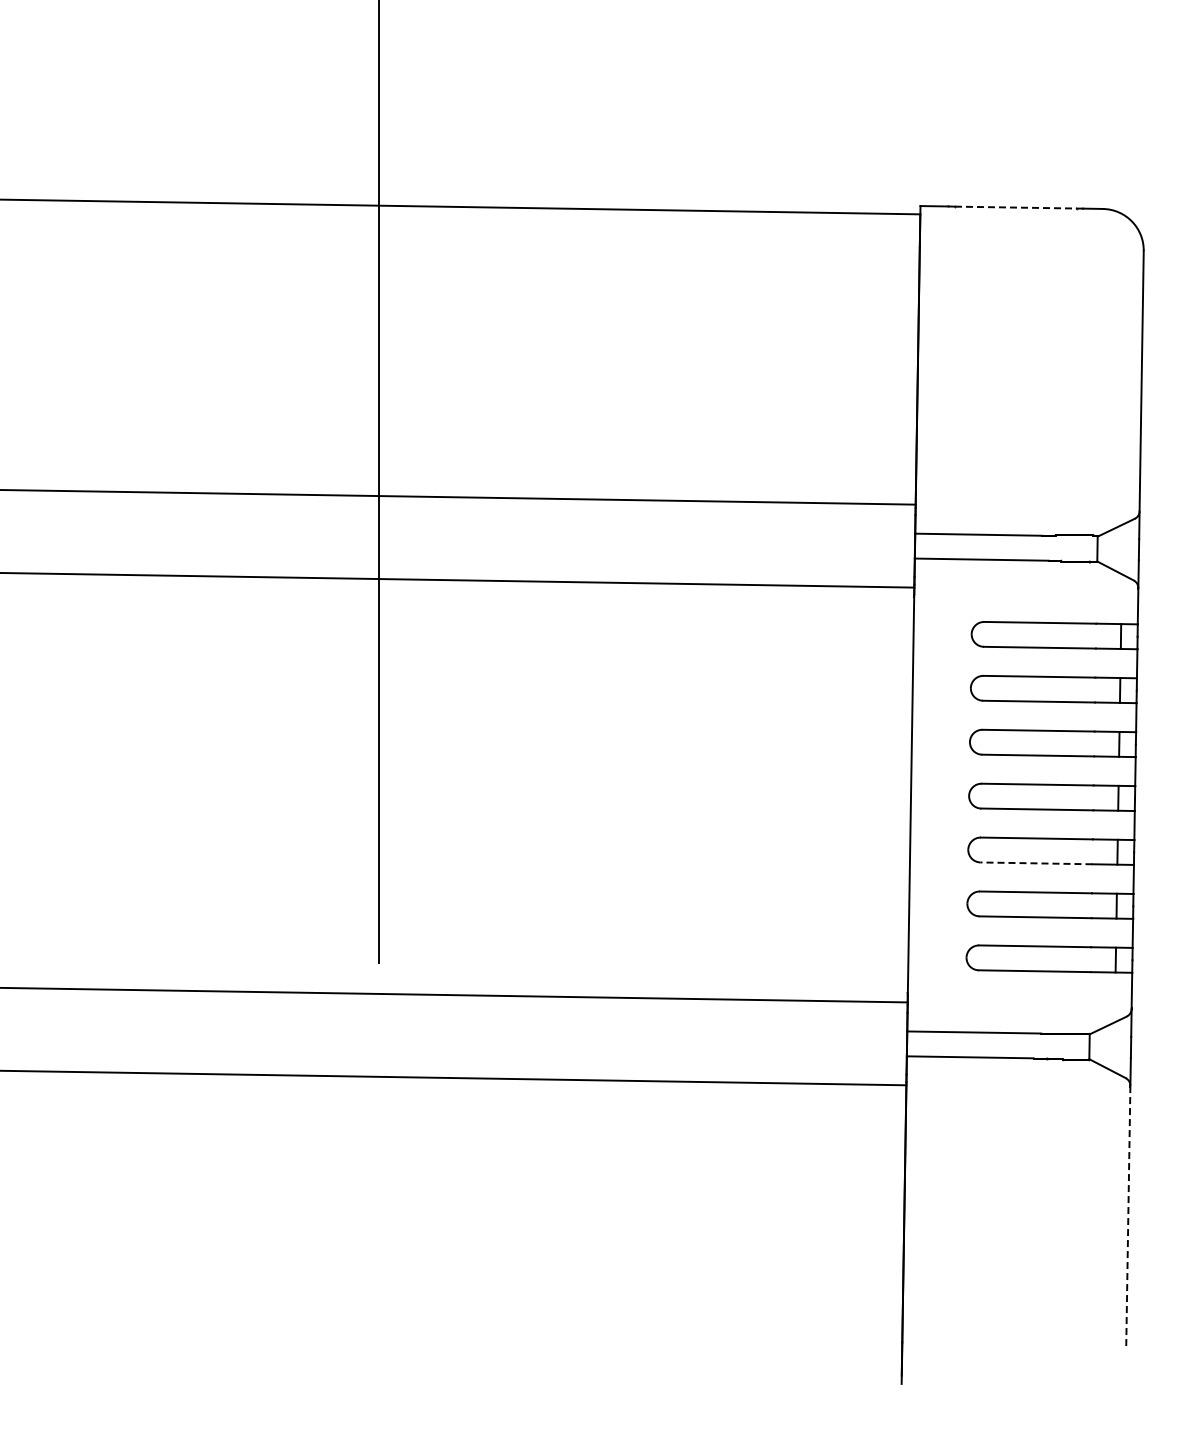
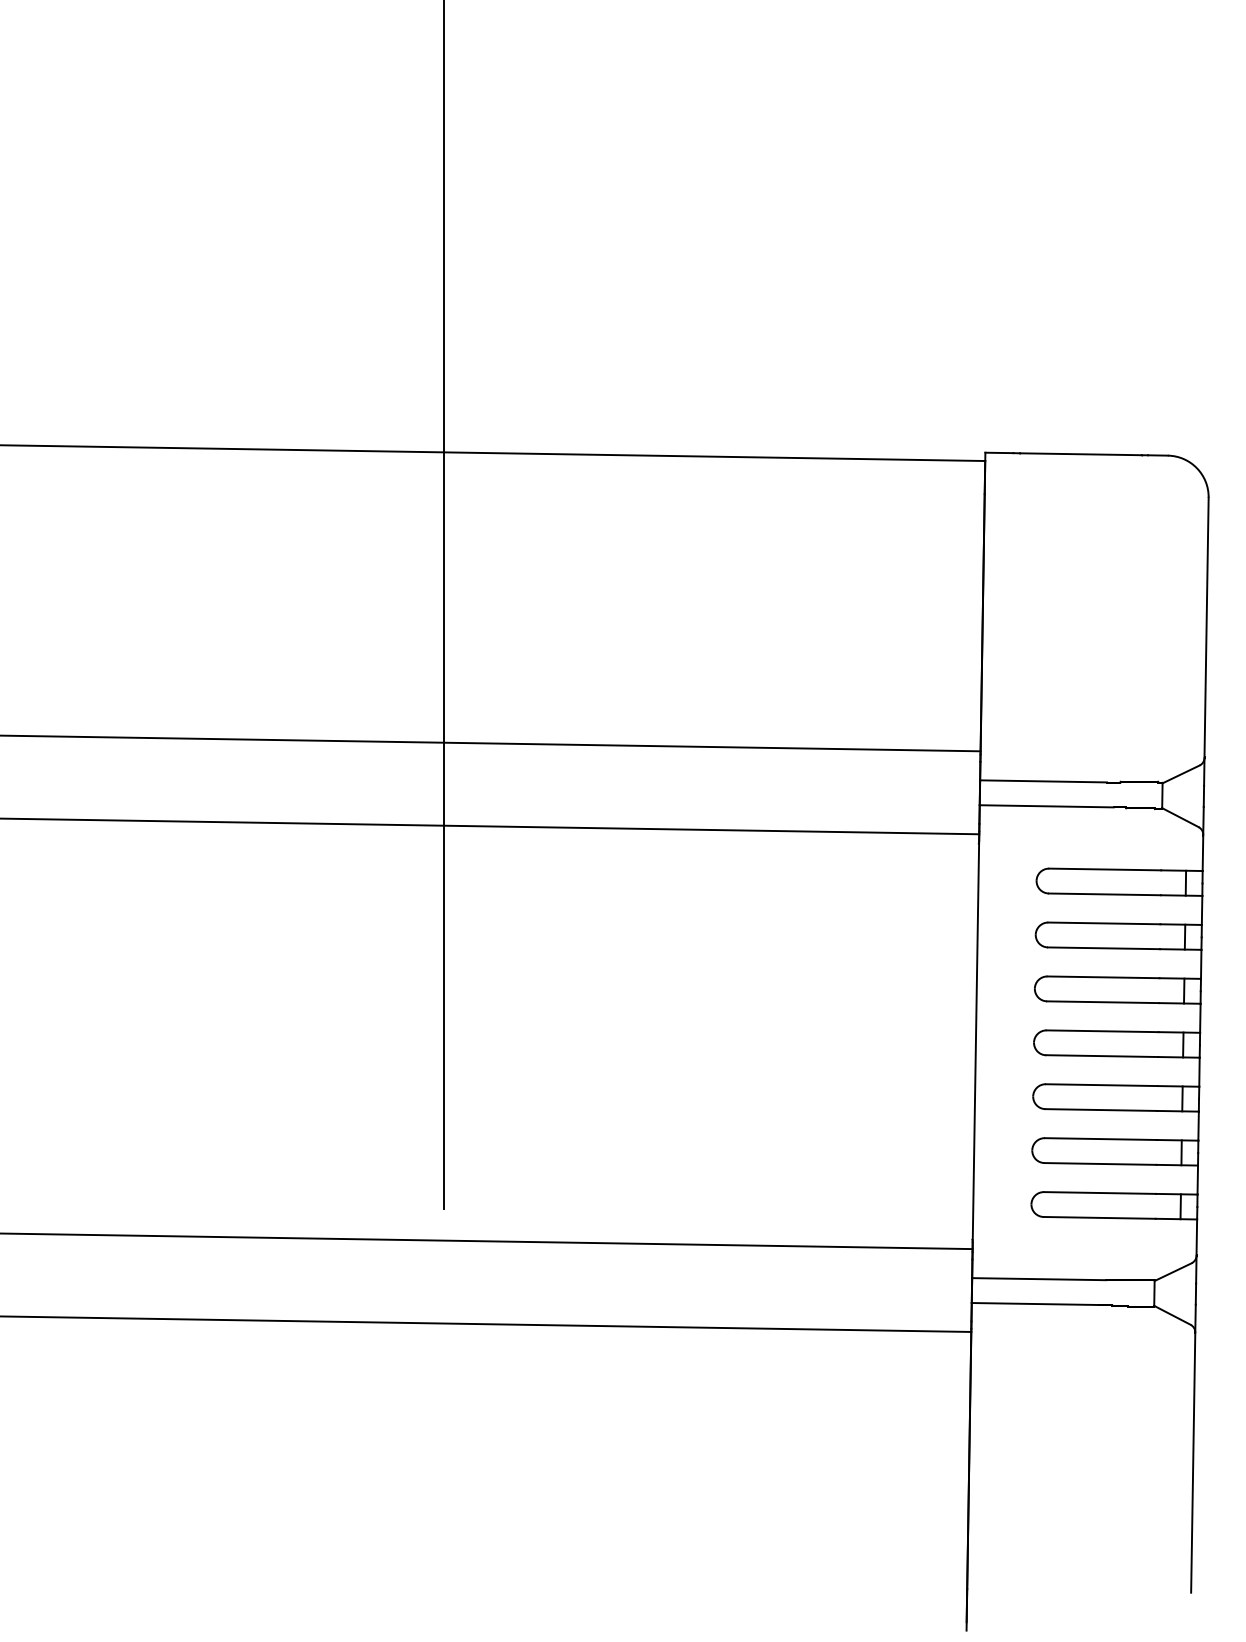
line: (1015, 207) -> (1080, 454), dashed -> solid
line: (1035, 863) -> (1100, 1110), dashed -> solid
line: (1128, 1216) -> (1193, 1463), dashed -> solid

